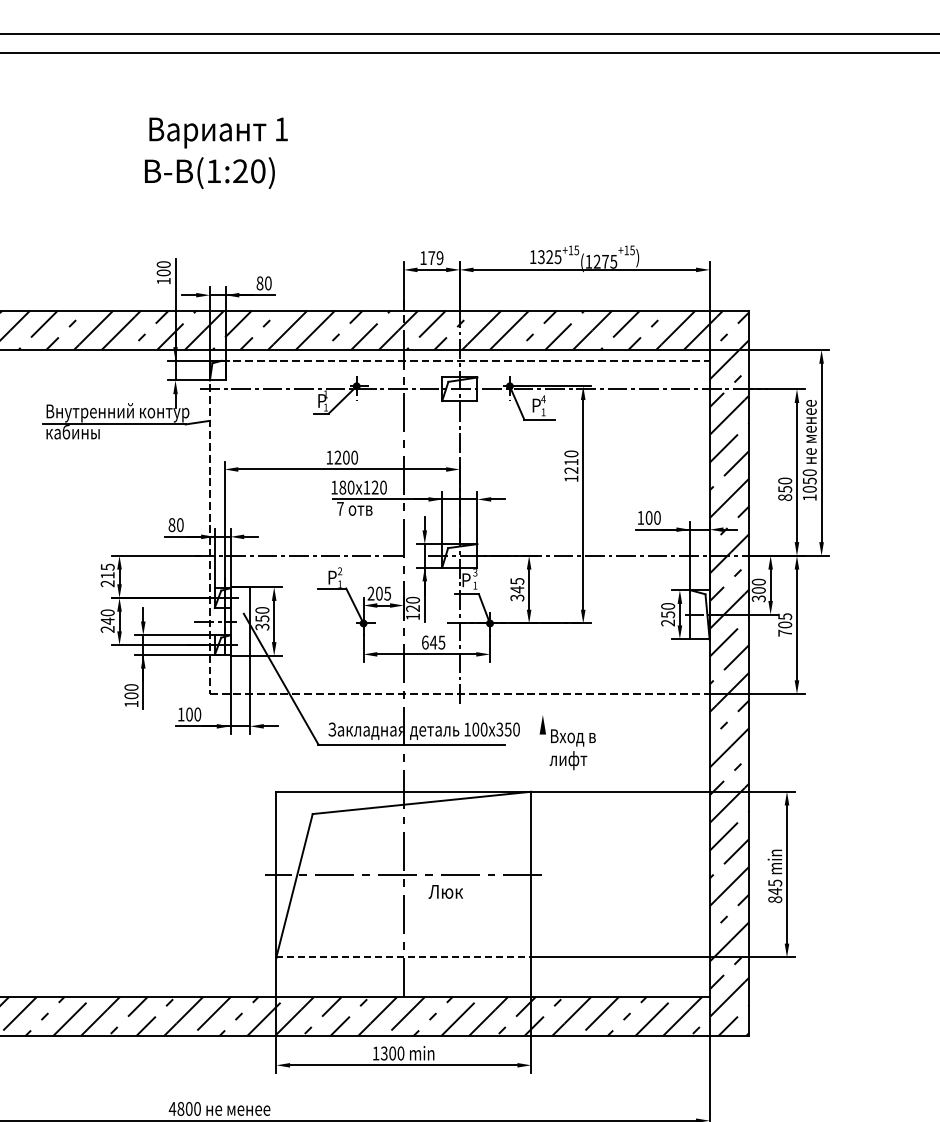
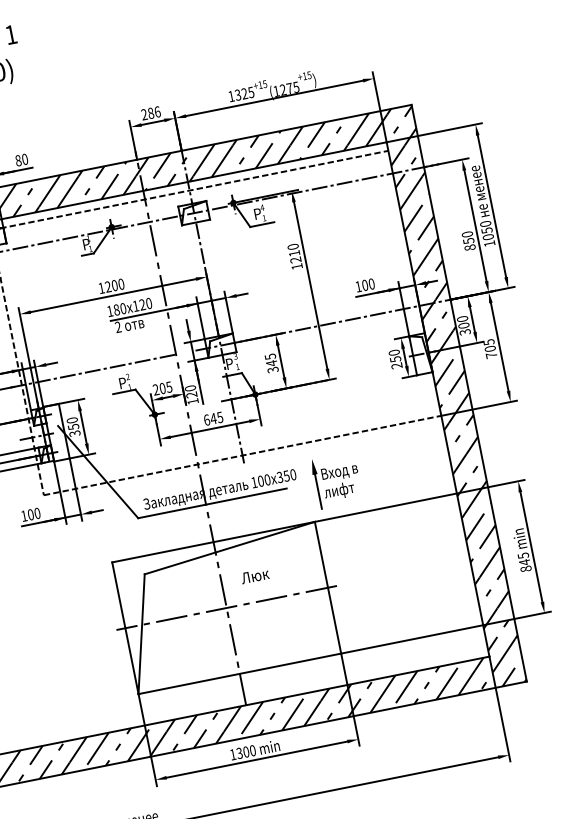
text: (431, 258) -> (150, 113), 179 -> 286
text: (340, 508) -> (118, 326), 7 -> 2
line: (542, 755) -> (318, 491), added
text: (445, 891) -> (254, 575), moved
line: (404, 957) -> (240, 673), dashed -> solid

